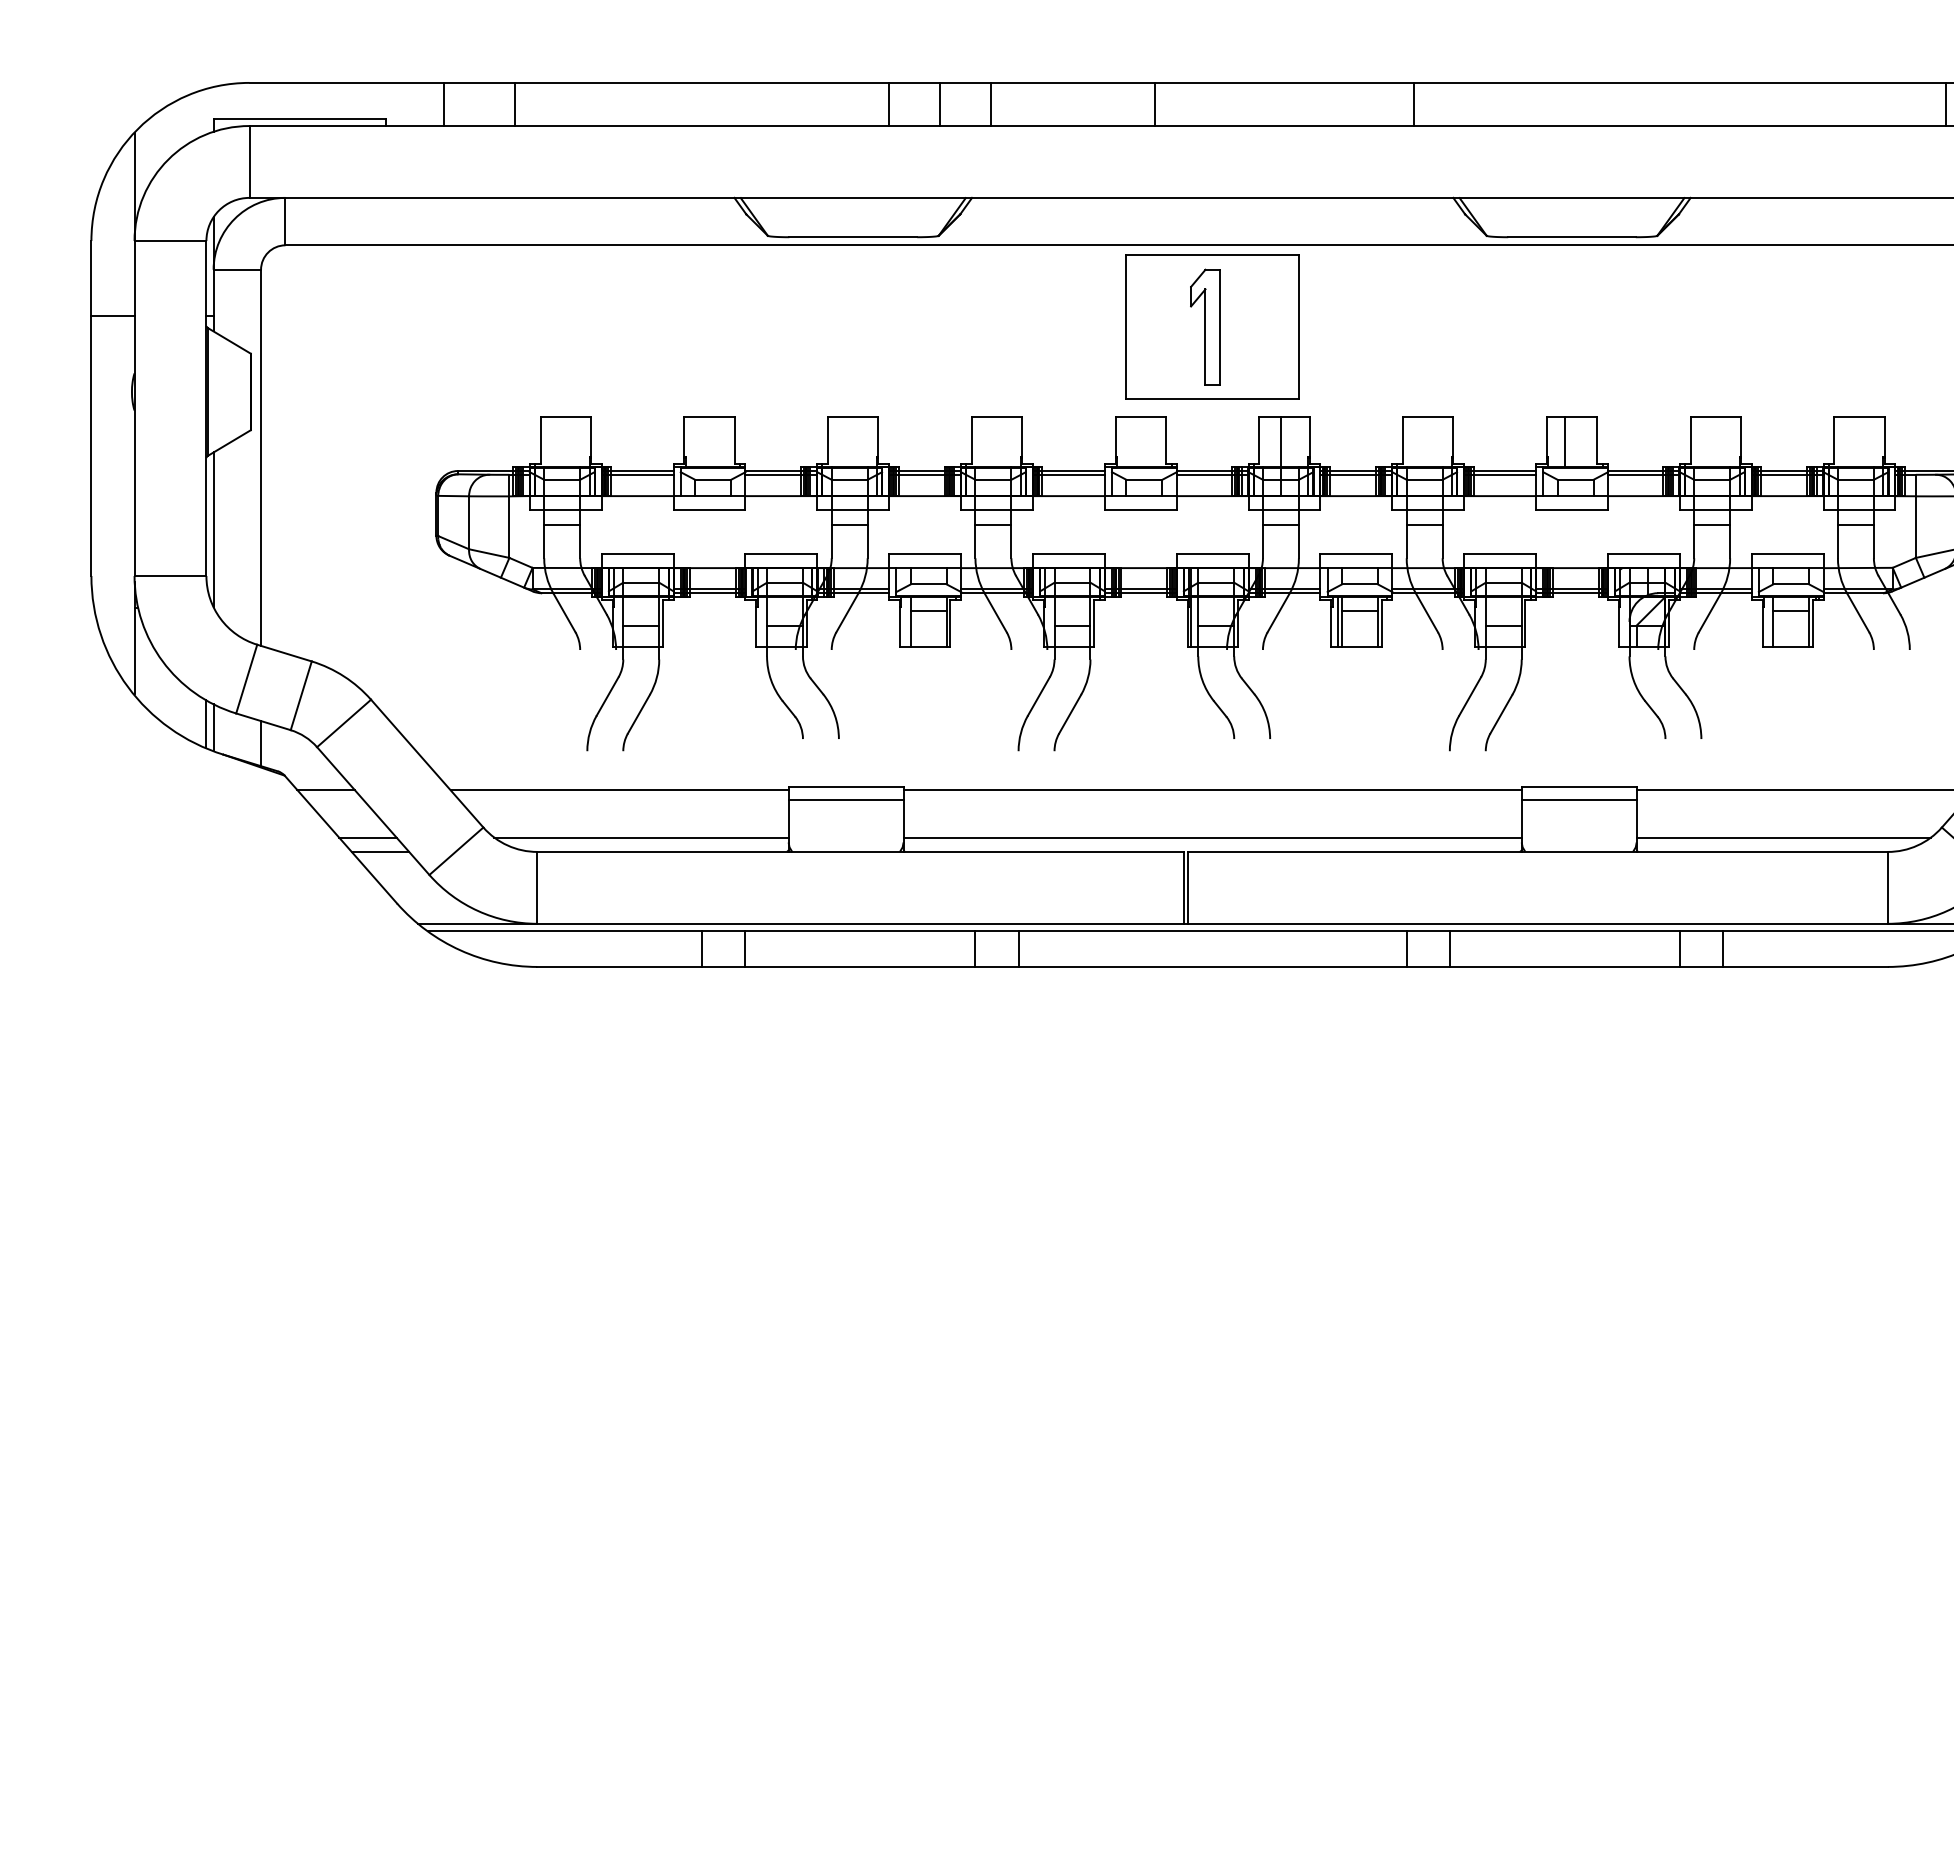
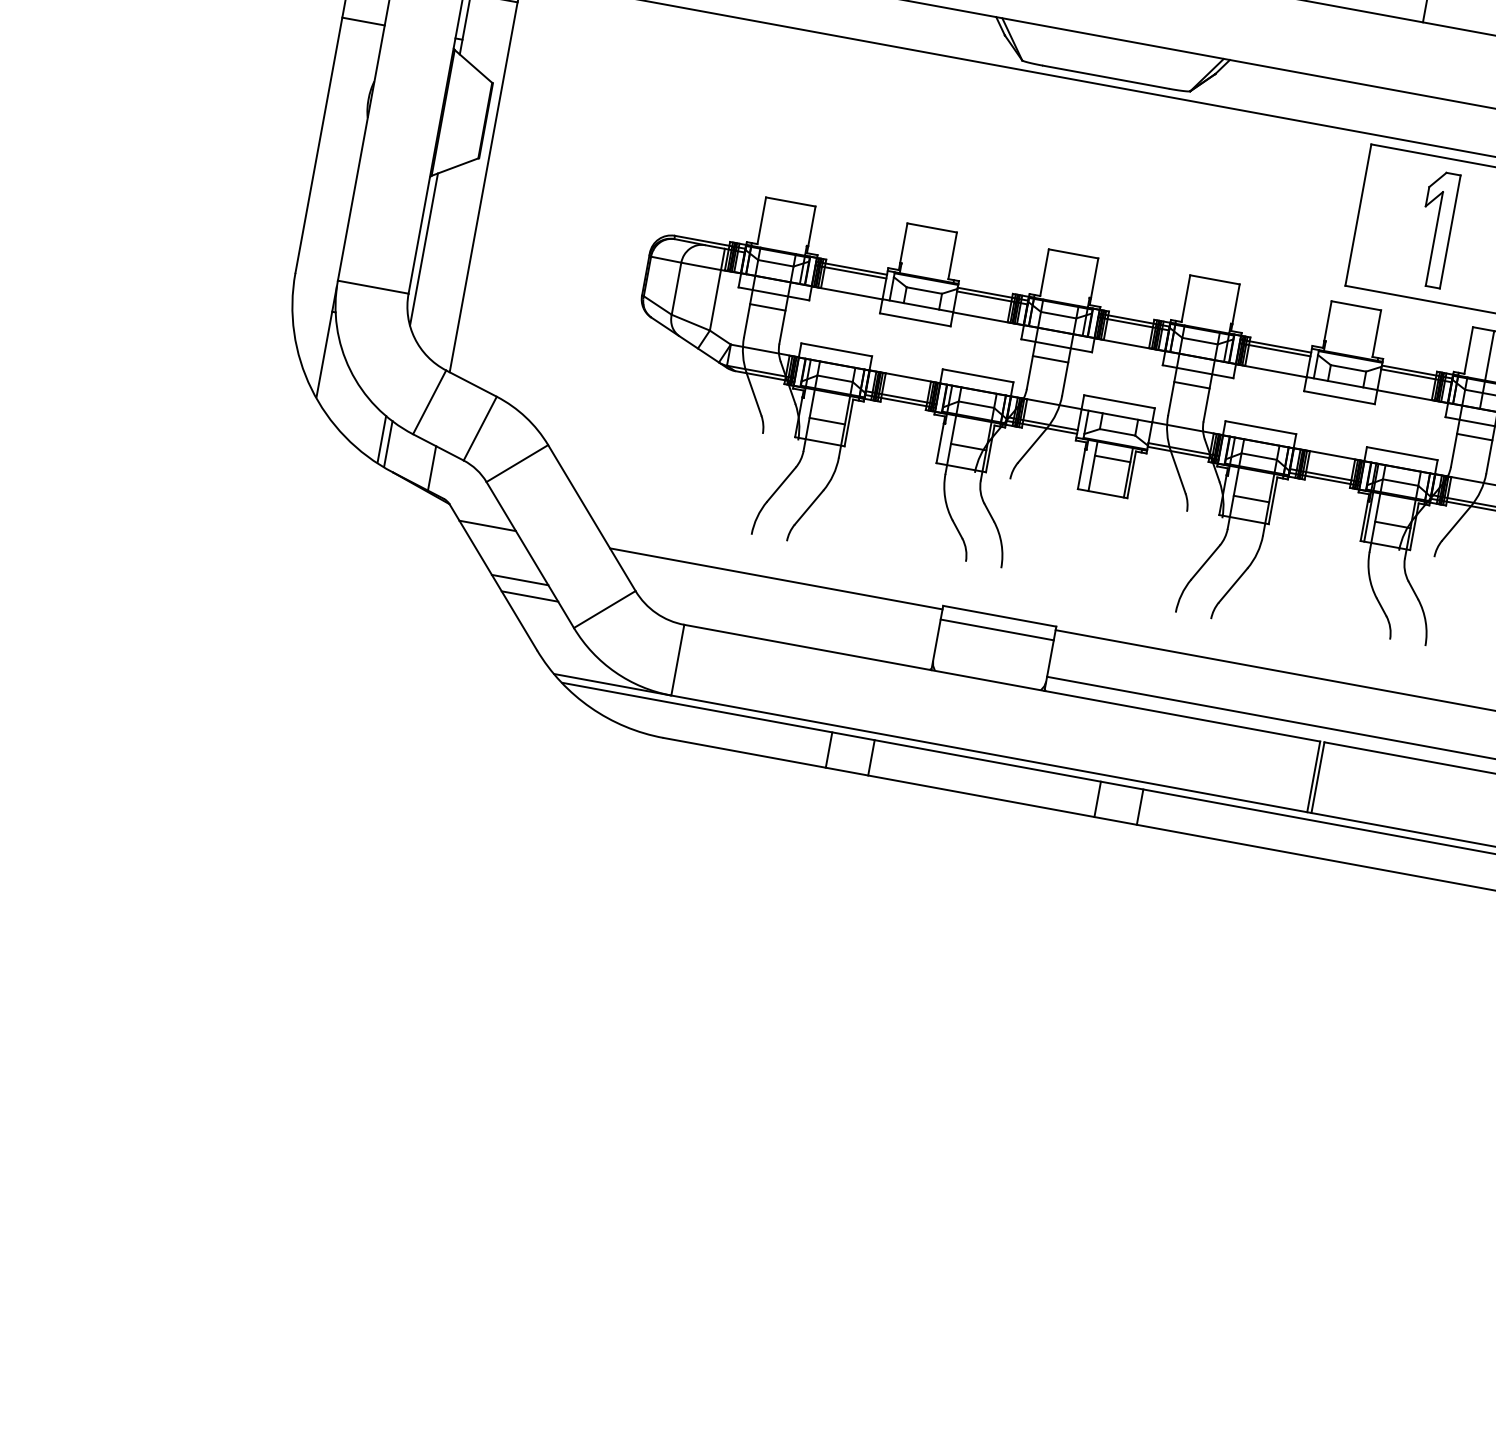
line: (641, 837) -> (789, 629), removed

